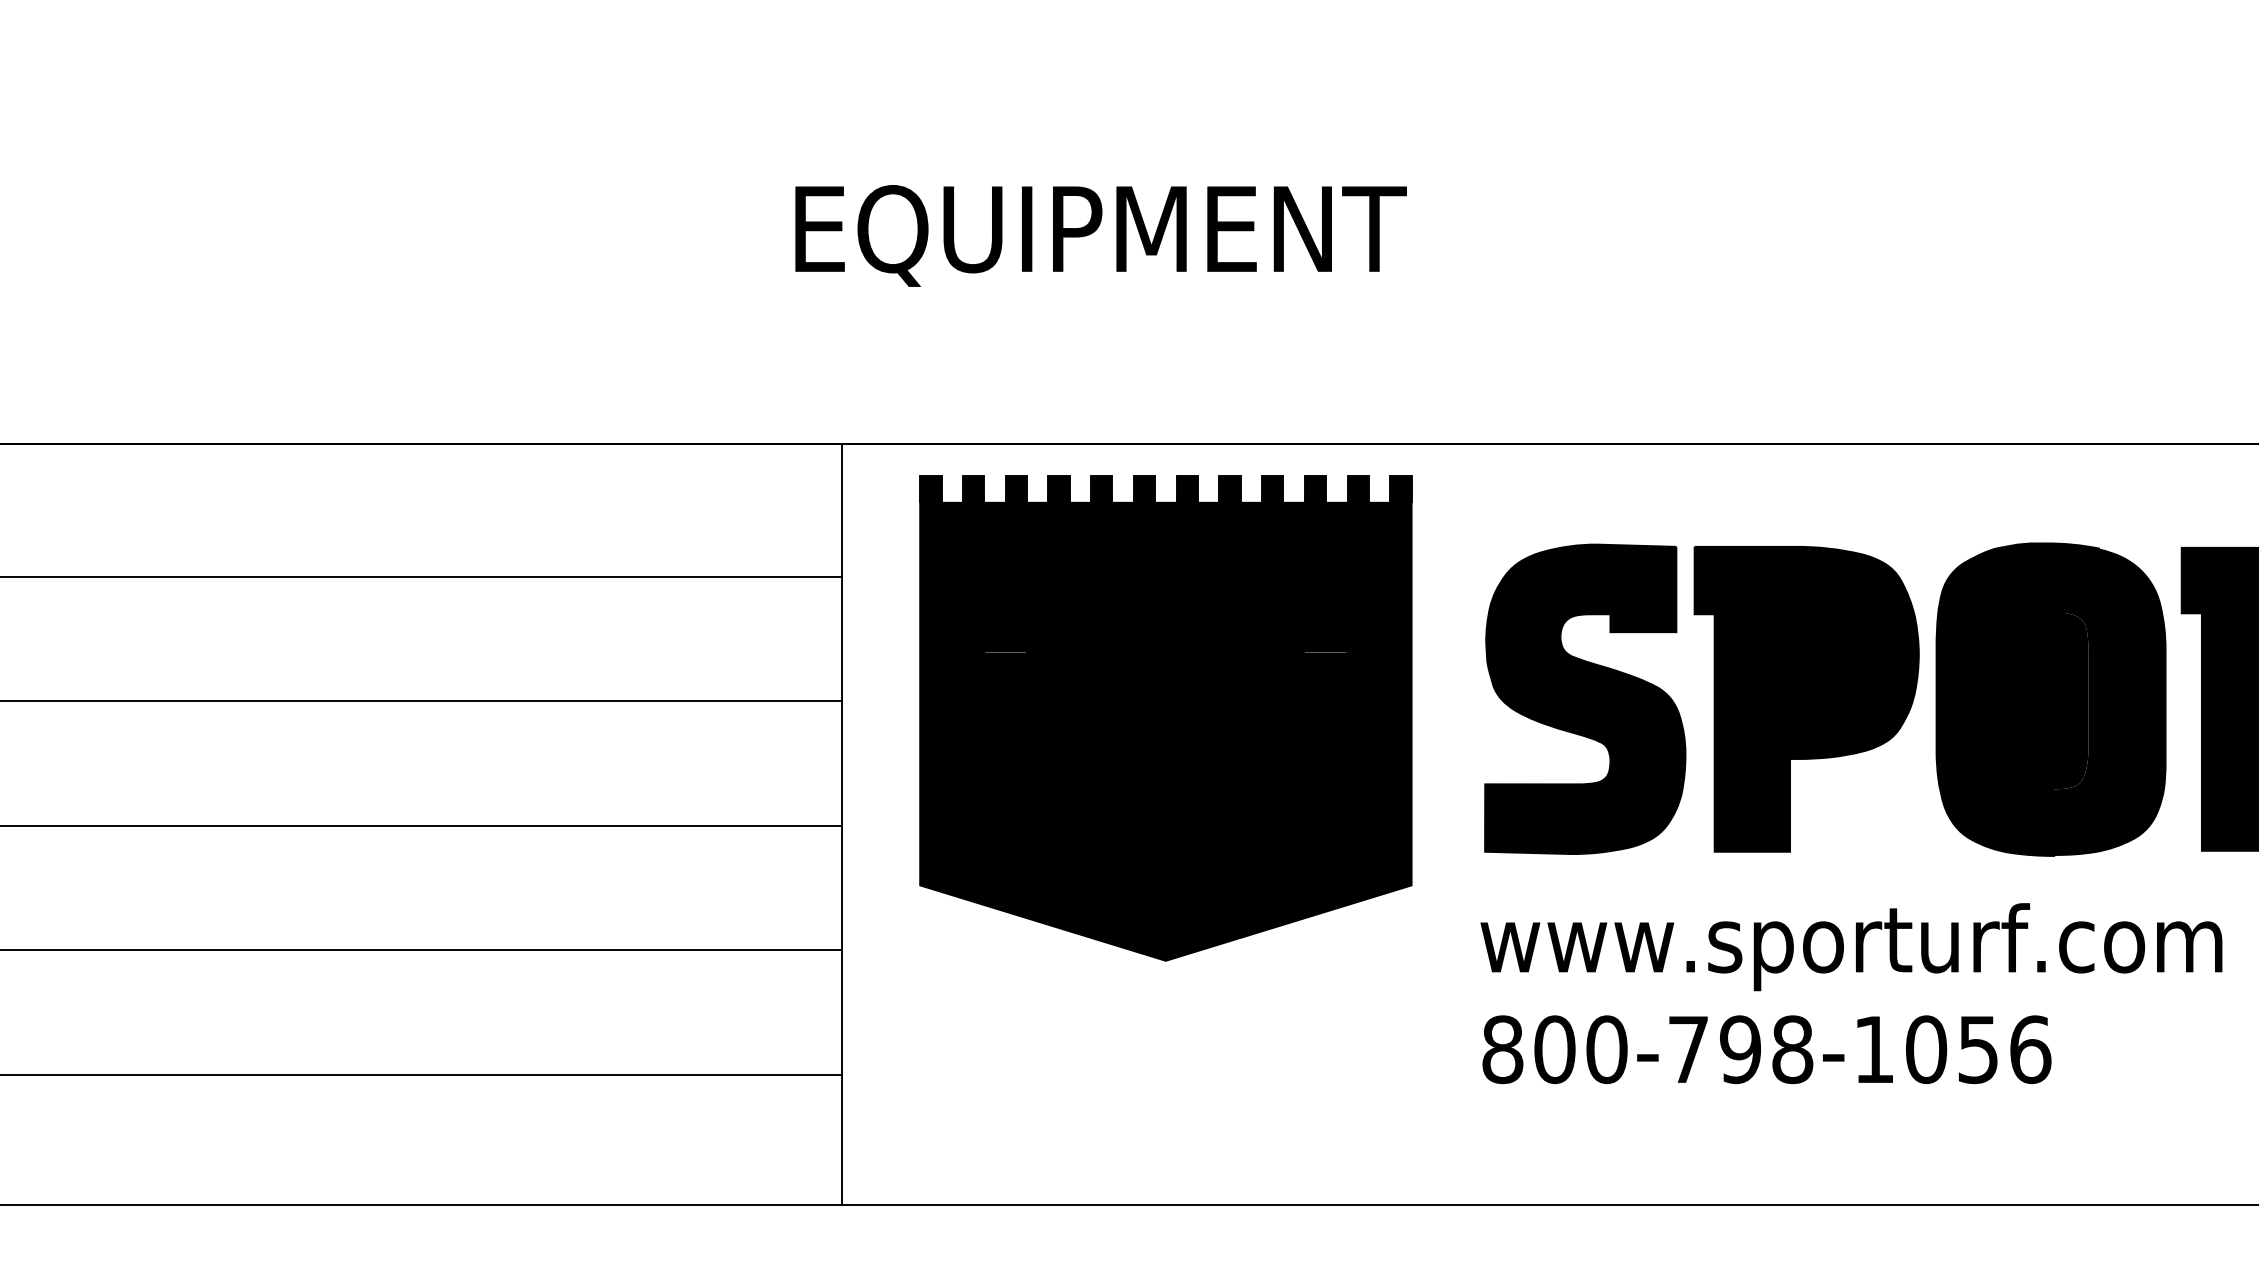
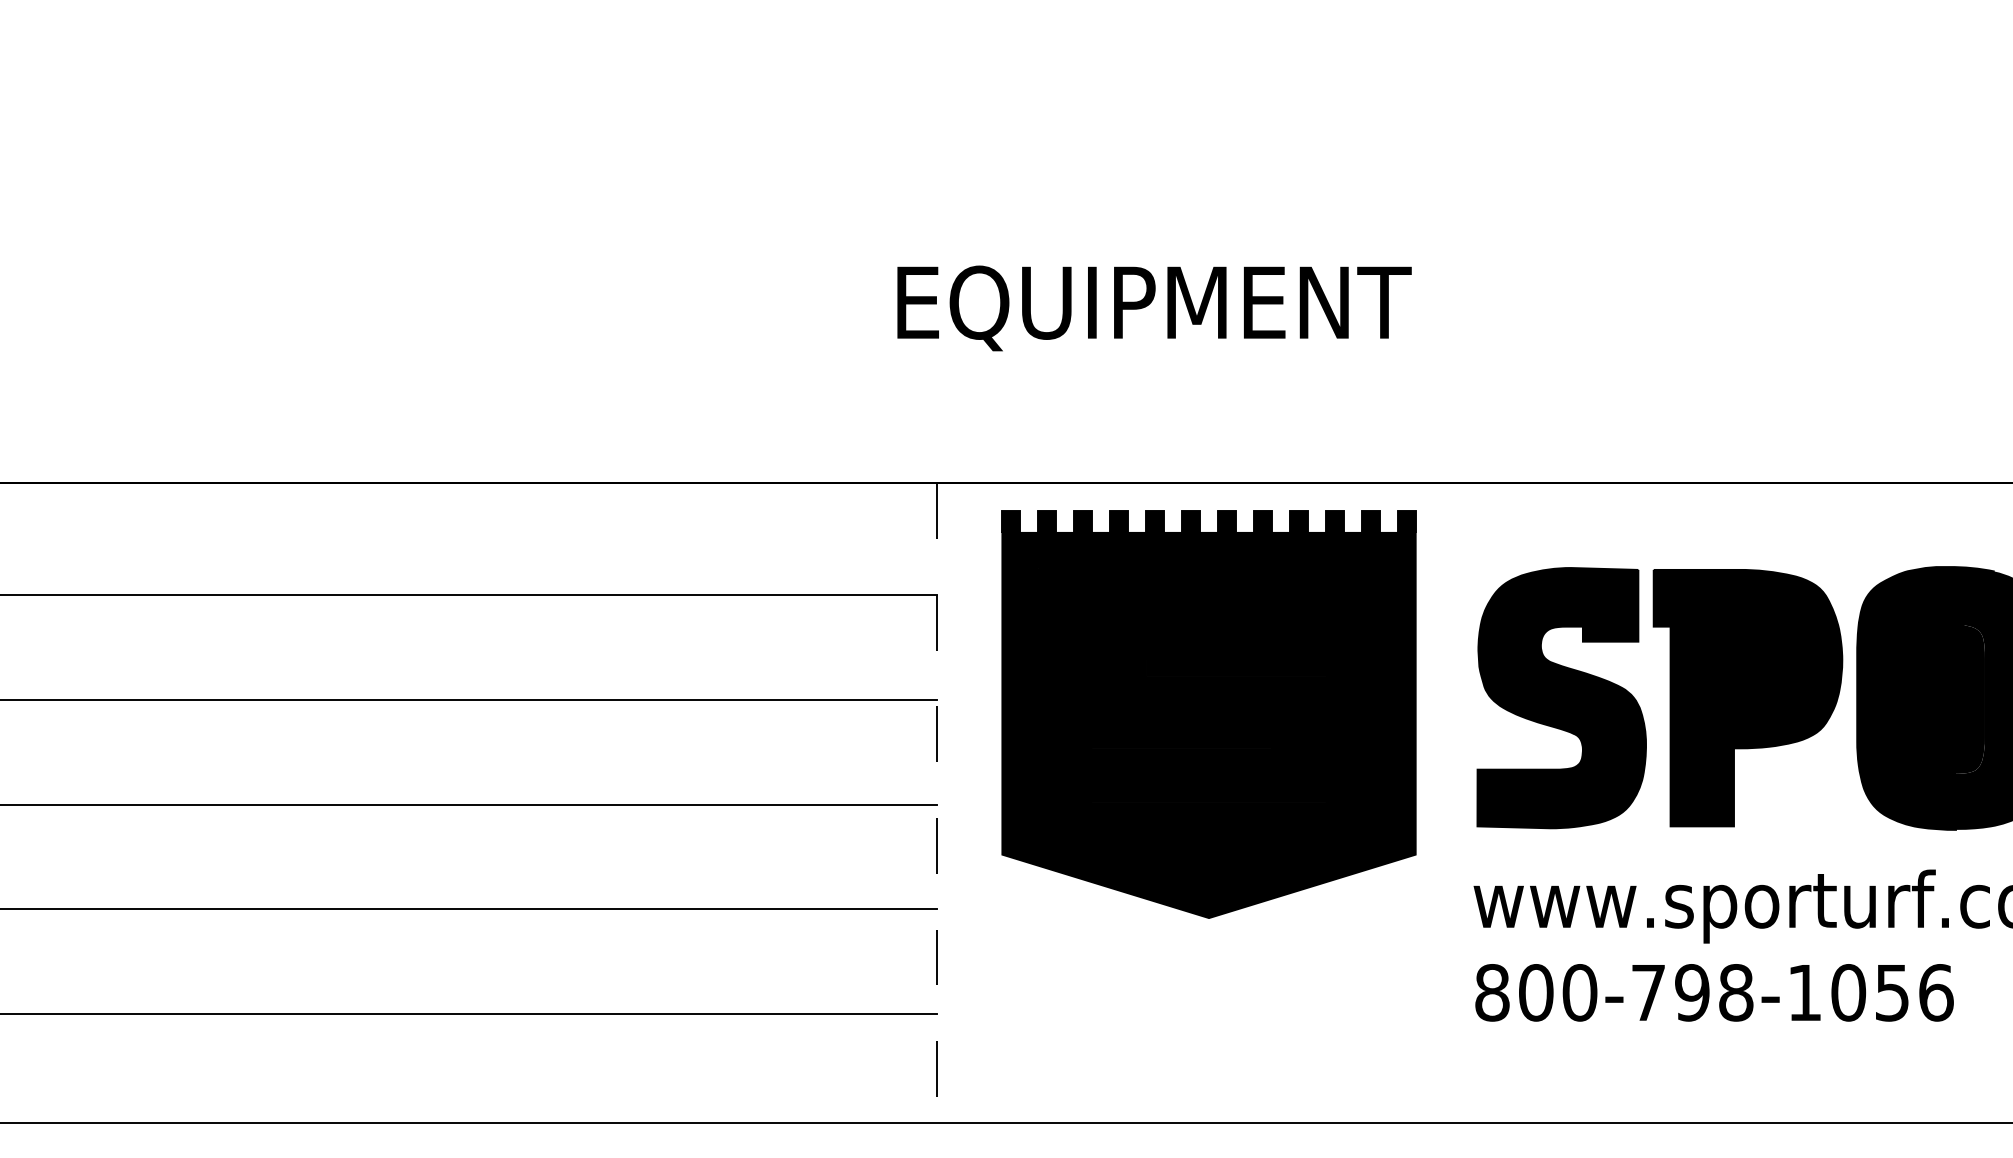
line: (841, 824) -> (936, 803), solid -> dashed

